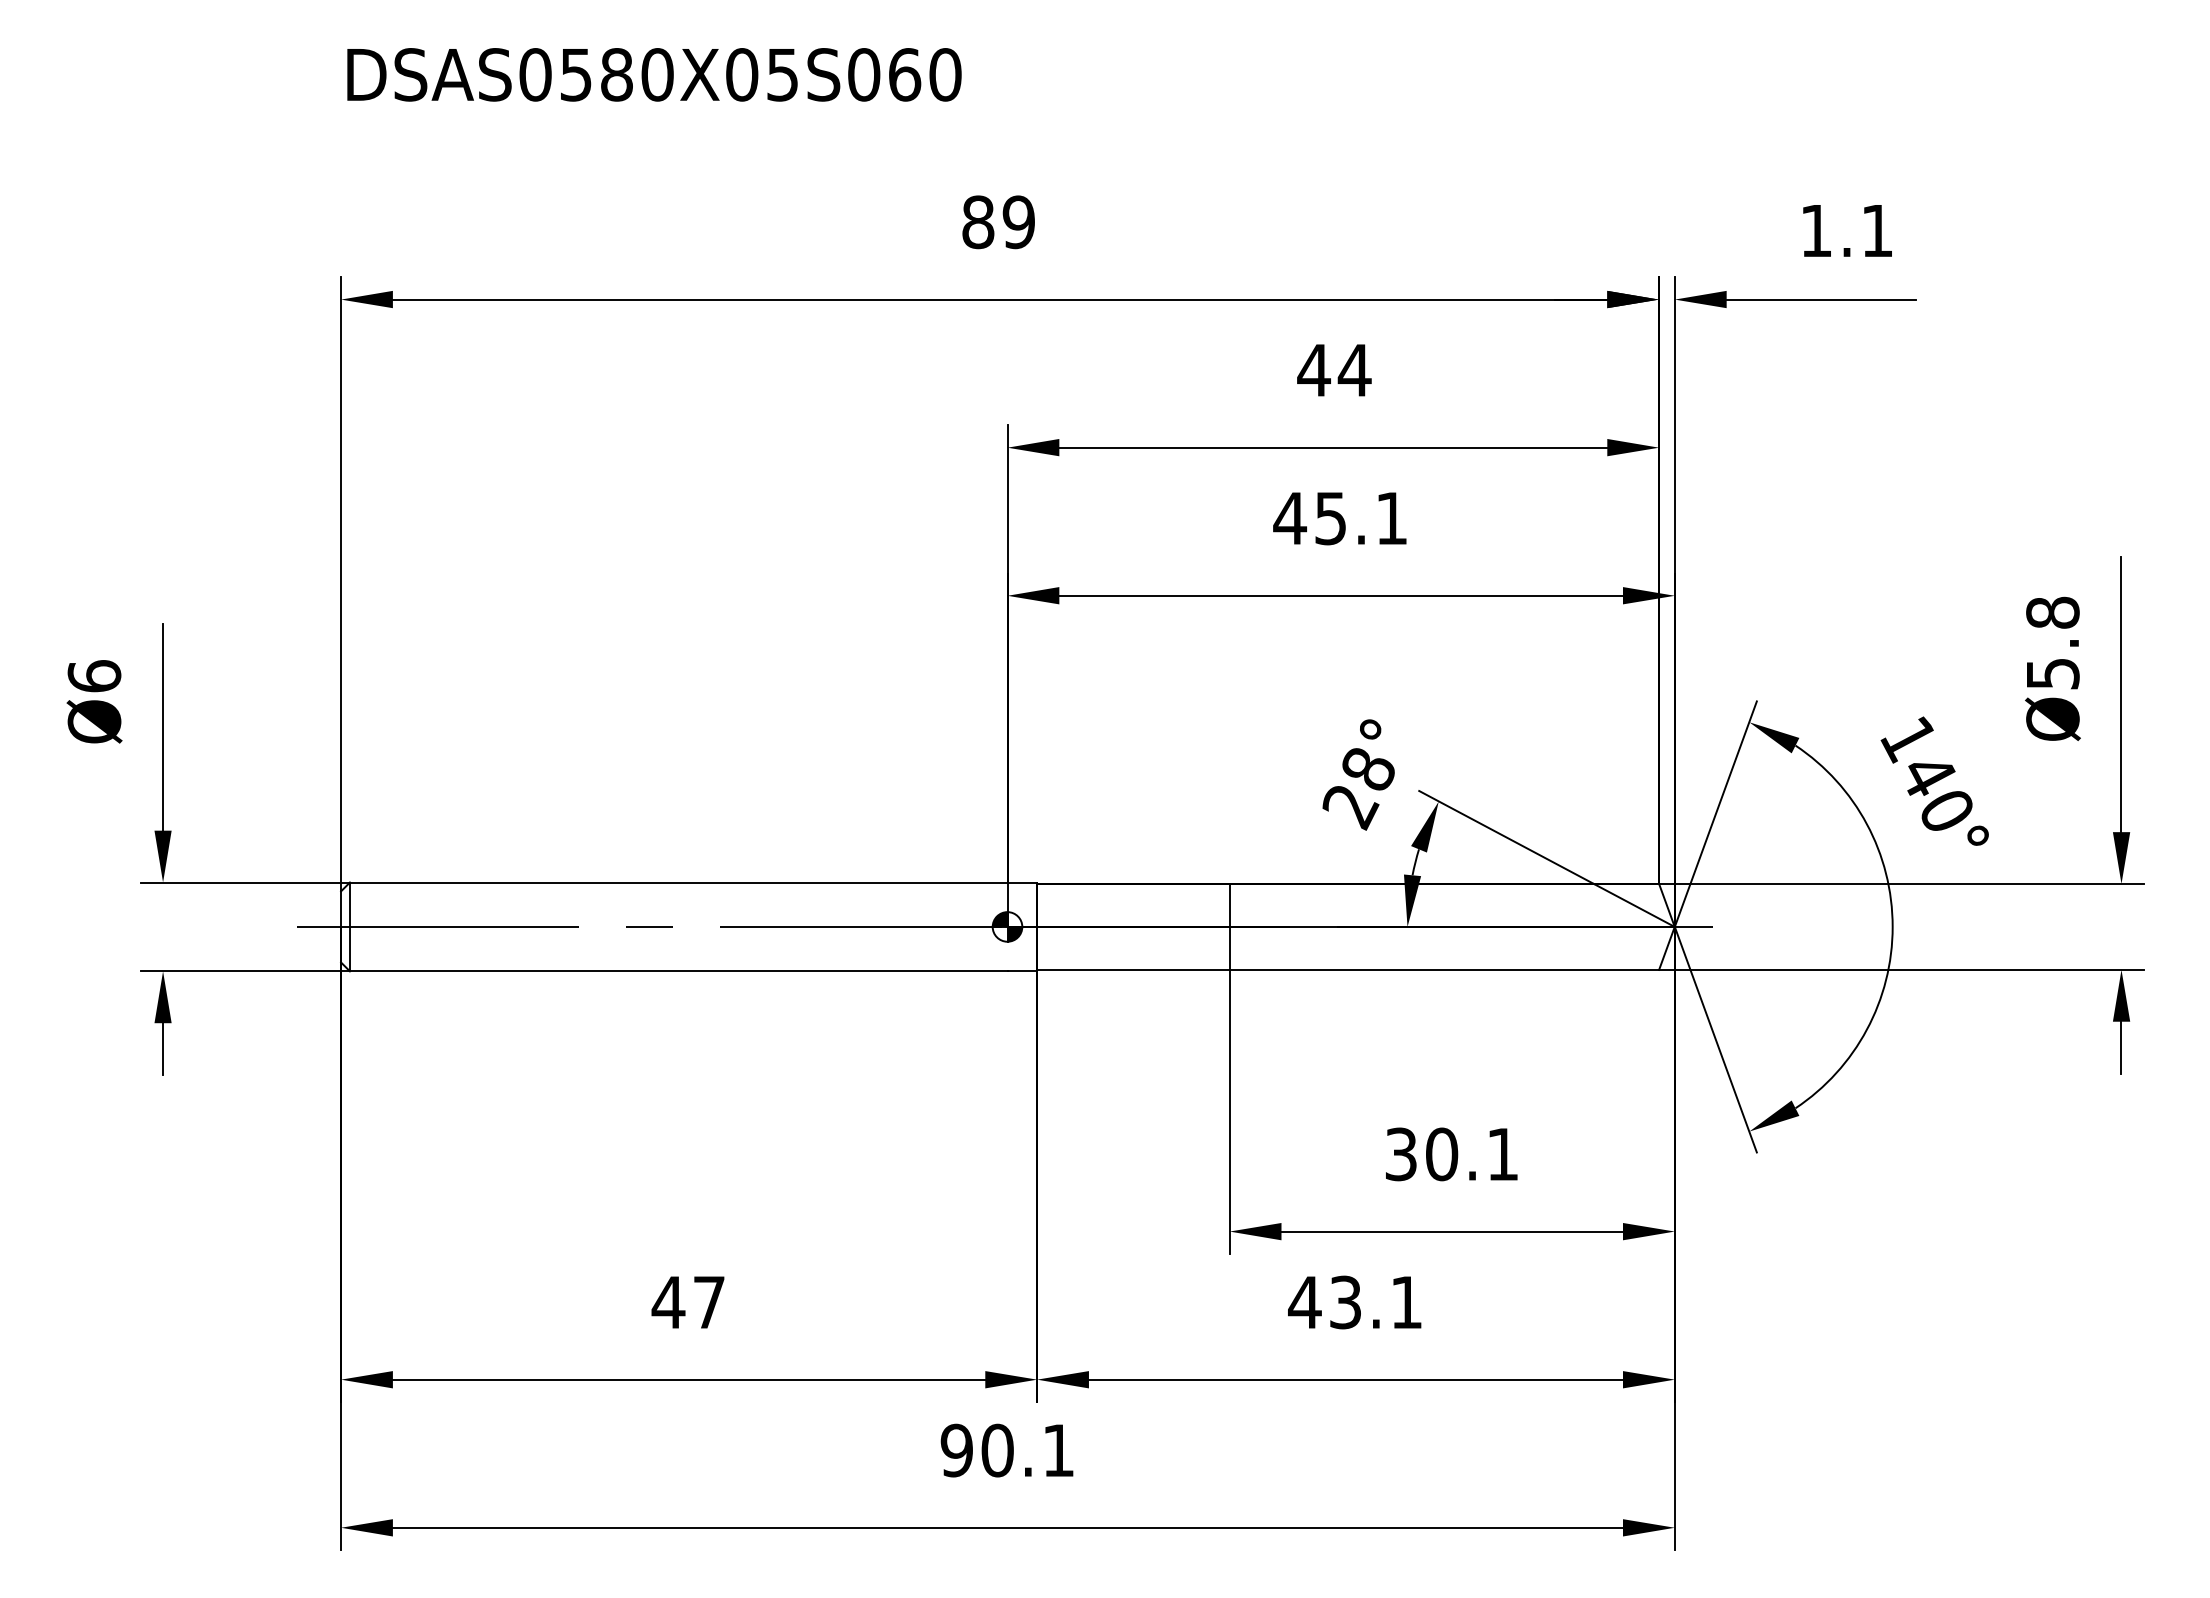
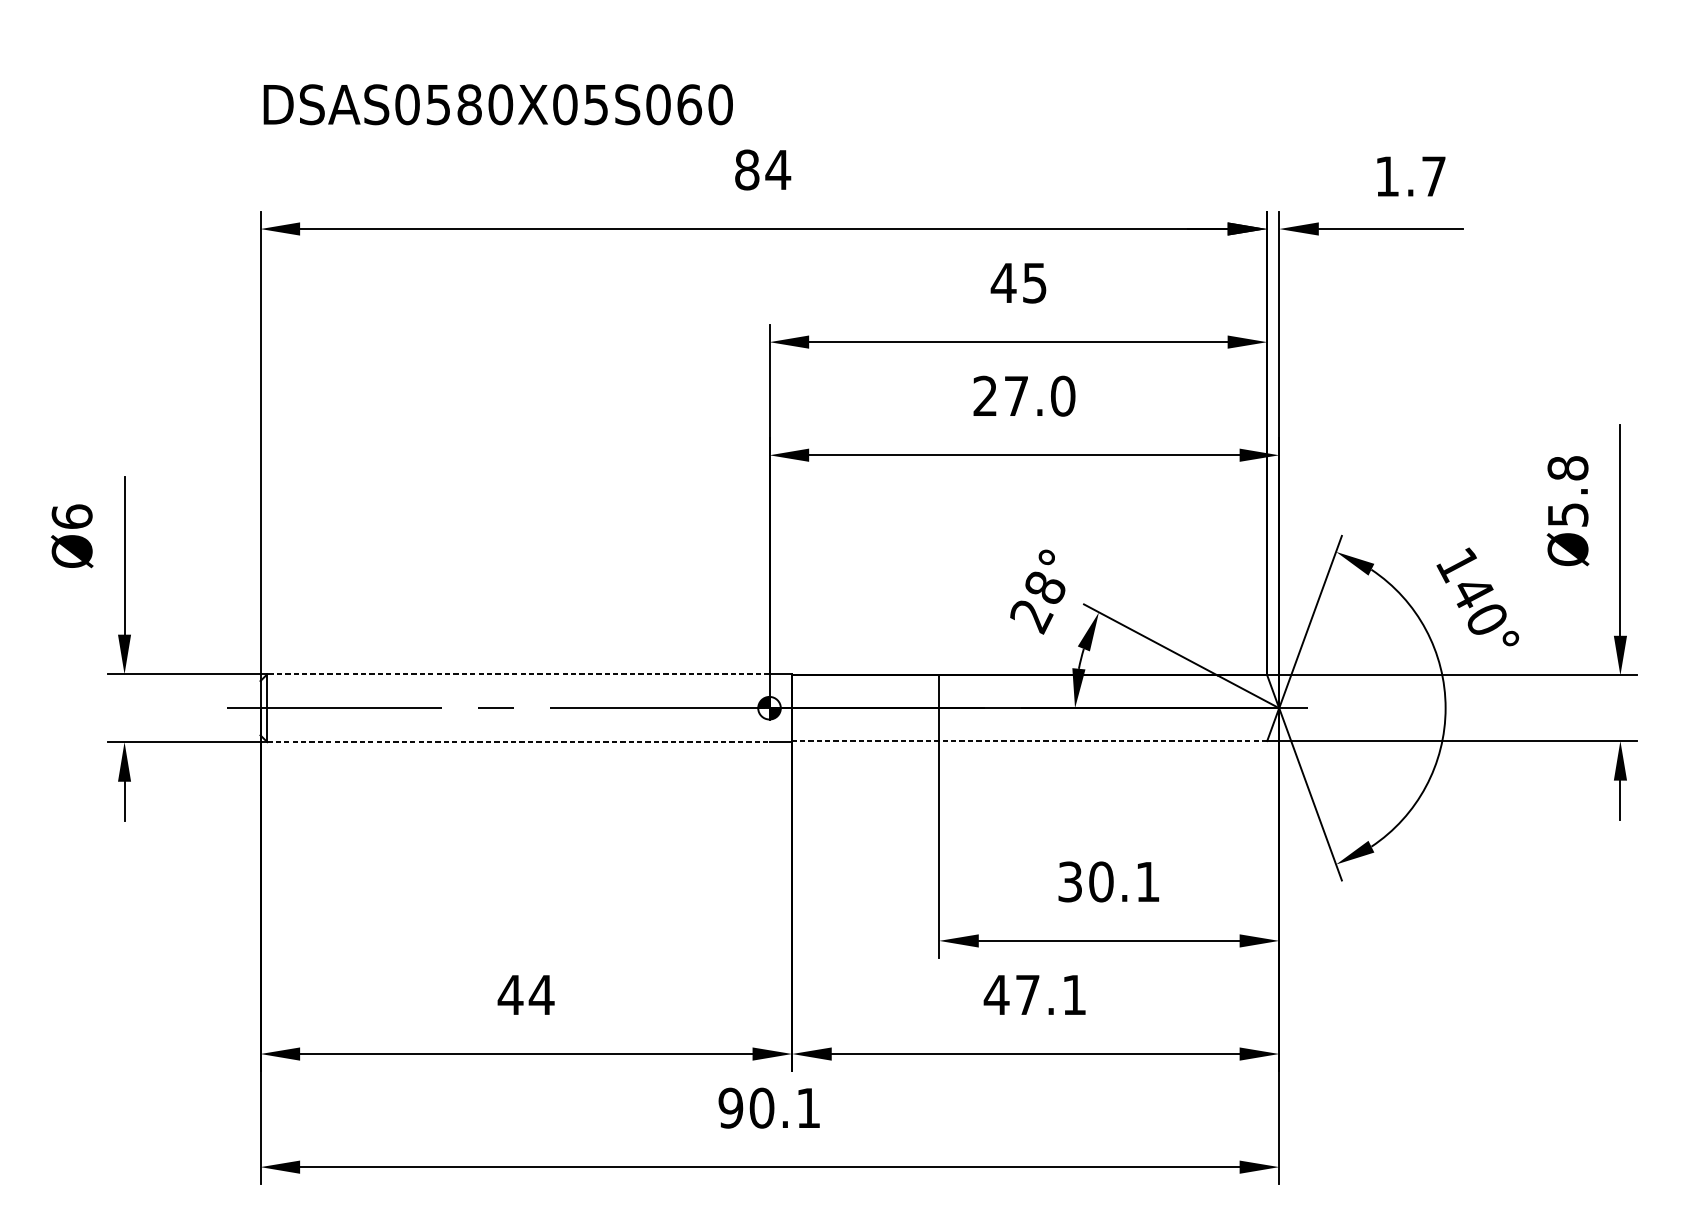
text: (654, 74) -> (498, 104), moved
text: (1018, 222) -> (777, 170), 89 -> 84
text: (1877, 230) -> (1434, 176), 1.1 -> 1.7
text: (1354, 370) -> (1034, 283), 44 -> 45
text: (1340, 518) -> (1023, 396), 45.1 -> 27.0
line: (678, 882) -> (518, 674), solid -> dashed
line: (1348, 969) -> (1029, 740), solid -> dashed
line: (678, 971) -> (518, 742), solid -> dashed
text: (709, 1302) -> (541, 995), 47 -> 44
text: (1345, 1302) -> (1027, 995), 43.1 -> 47.1

